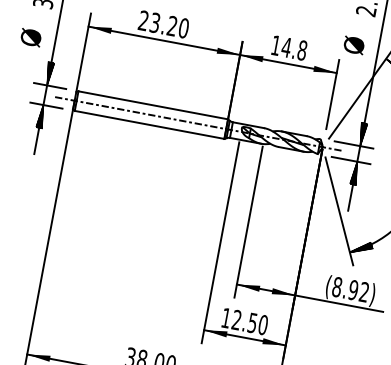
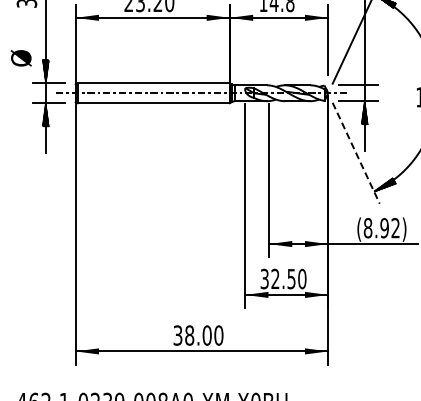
text: (30, 37) -> (20, 58), moved
hatch: (362, 134) -> (364, 73), removed
line: (339, 211) -> (356, 153), solid -> dashed
text: (226, 317) -> (264, 278), 12.50 -> 32.50

